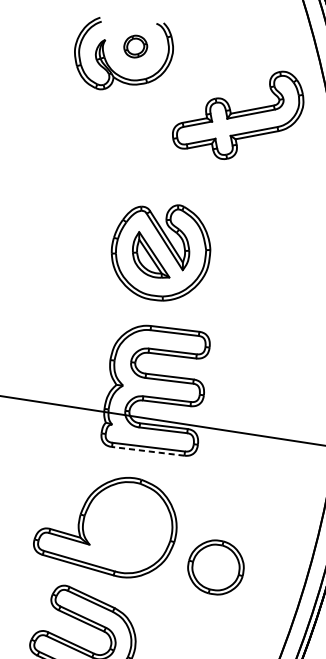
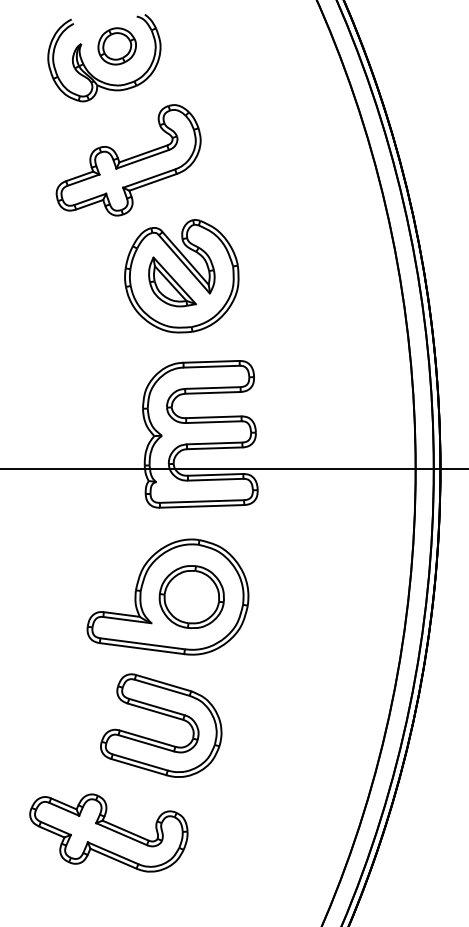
part: (135, 46) -> (116, 46), size x1.43
part: (238, 113) -> (128, 160), moved
line: (147, 451) -> (201, 506), dashed -> solid
part: (215, 566) -> (191, 596), moved

